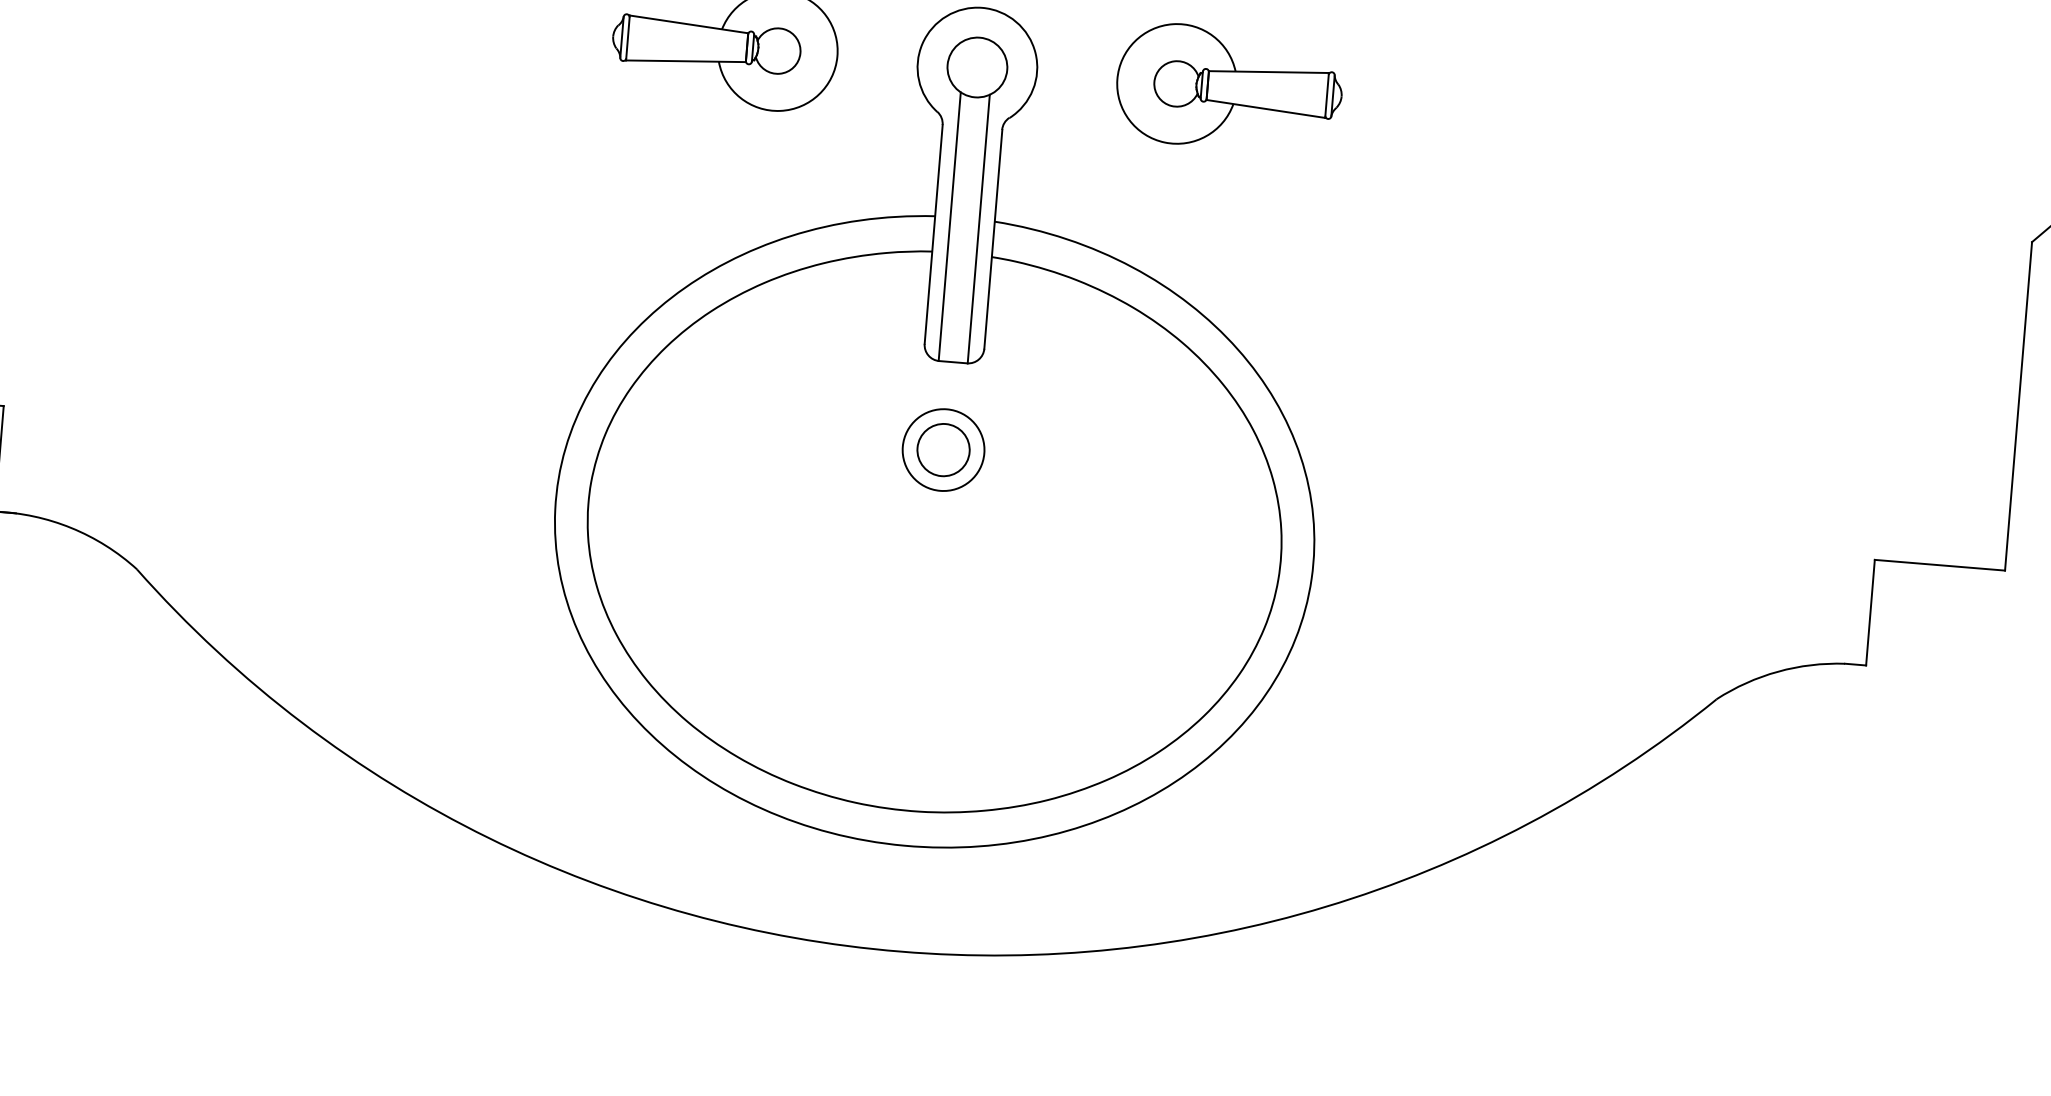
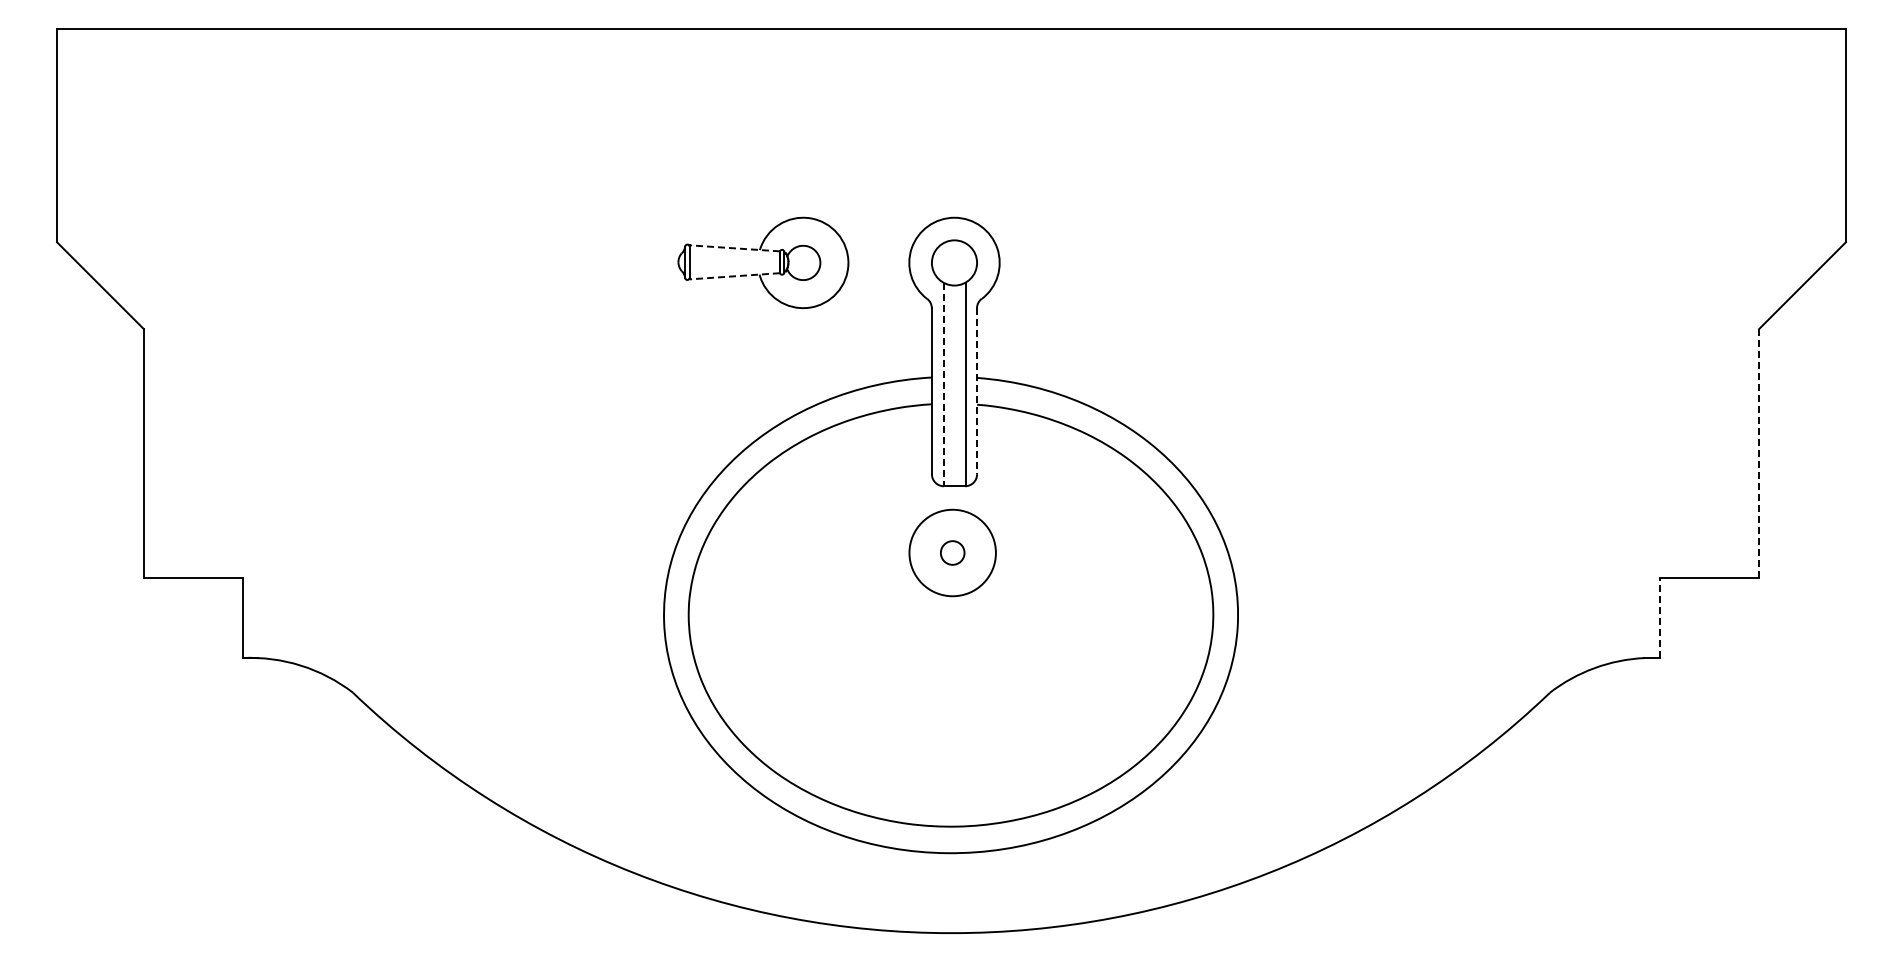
line: (688, 24) -> (734, 248), solid -> dashed
line: (685, 61) -> (734, 276), solid -> dashed
part: (1229, 87) -> (1145, 262), removed
line: (949, 226) -> (943, 384), solid -> dashed
line: (993, 239) -> (977, 391), solid -> dashed
line: (2019, 406) -> (1759, 453), solid -> dashed
circle: (943, 449) -> (952, 552), size x0.6
circle: (943, 449) -> (952, 552), size x1.4
line: (1870, 611) -> (1660, 617), solid -> dashed

